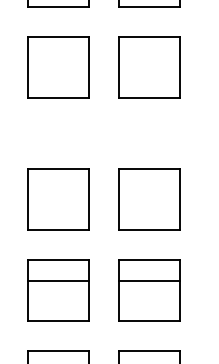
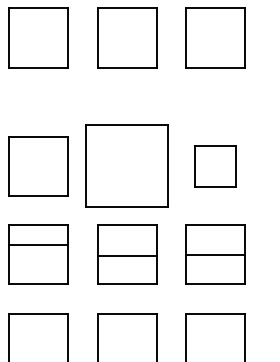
part: (58, 199) -> (127, 166), size x1.4
part: (149, 199) -> (215, 166), size x0.7
line: (57, 281) -> (126, 256), moved
line: (149, 281) -> (215, 255), moved

